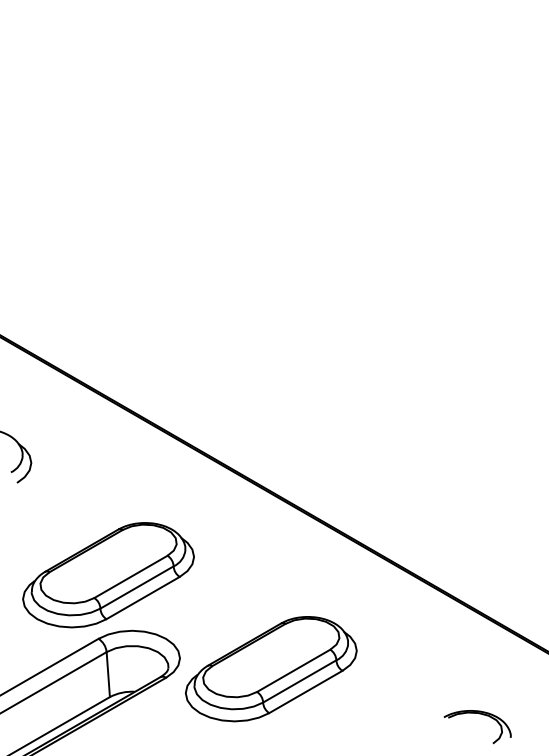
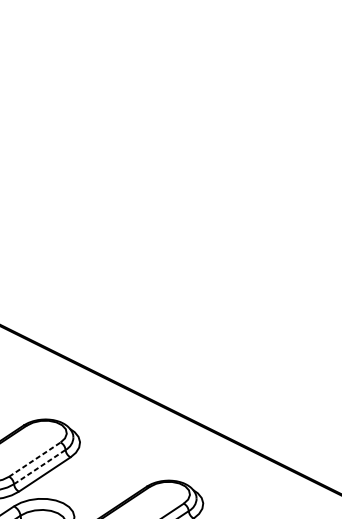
line: (131, 576) -> (35, 459), solid -> dashed
line: (137, 587) -> (40, 467), solid -> dashed

